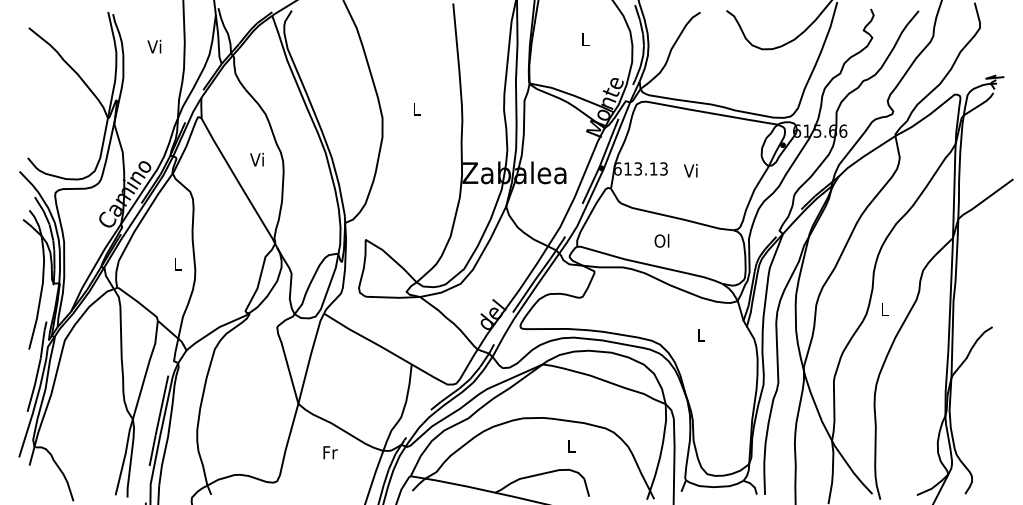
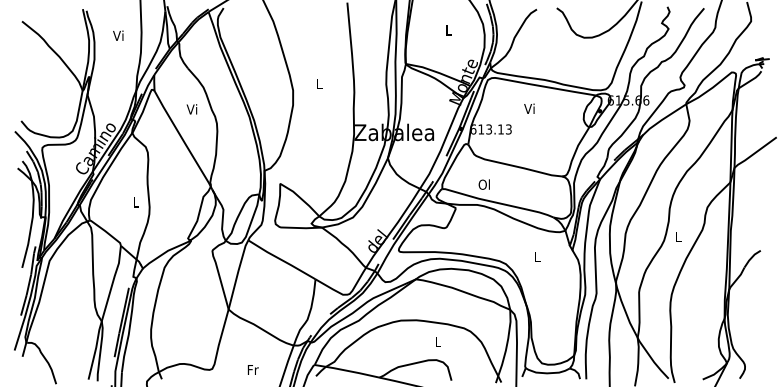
text: (256, 159) -> (191, 109), moved
text: (690, 170) -> (529, 108), moved
text: (660, 240) -> (483, 184), moved
text: (329, 452) -> (252, 369), moved

